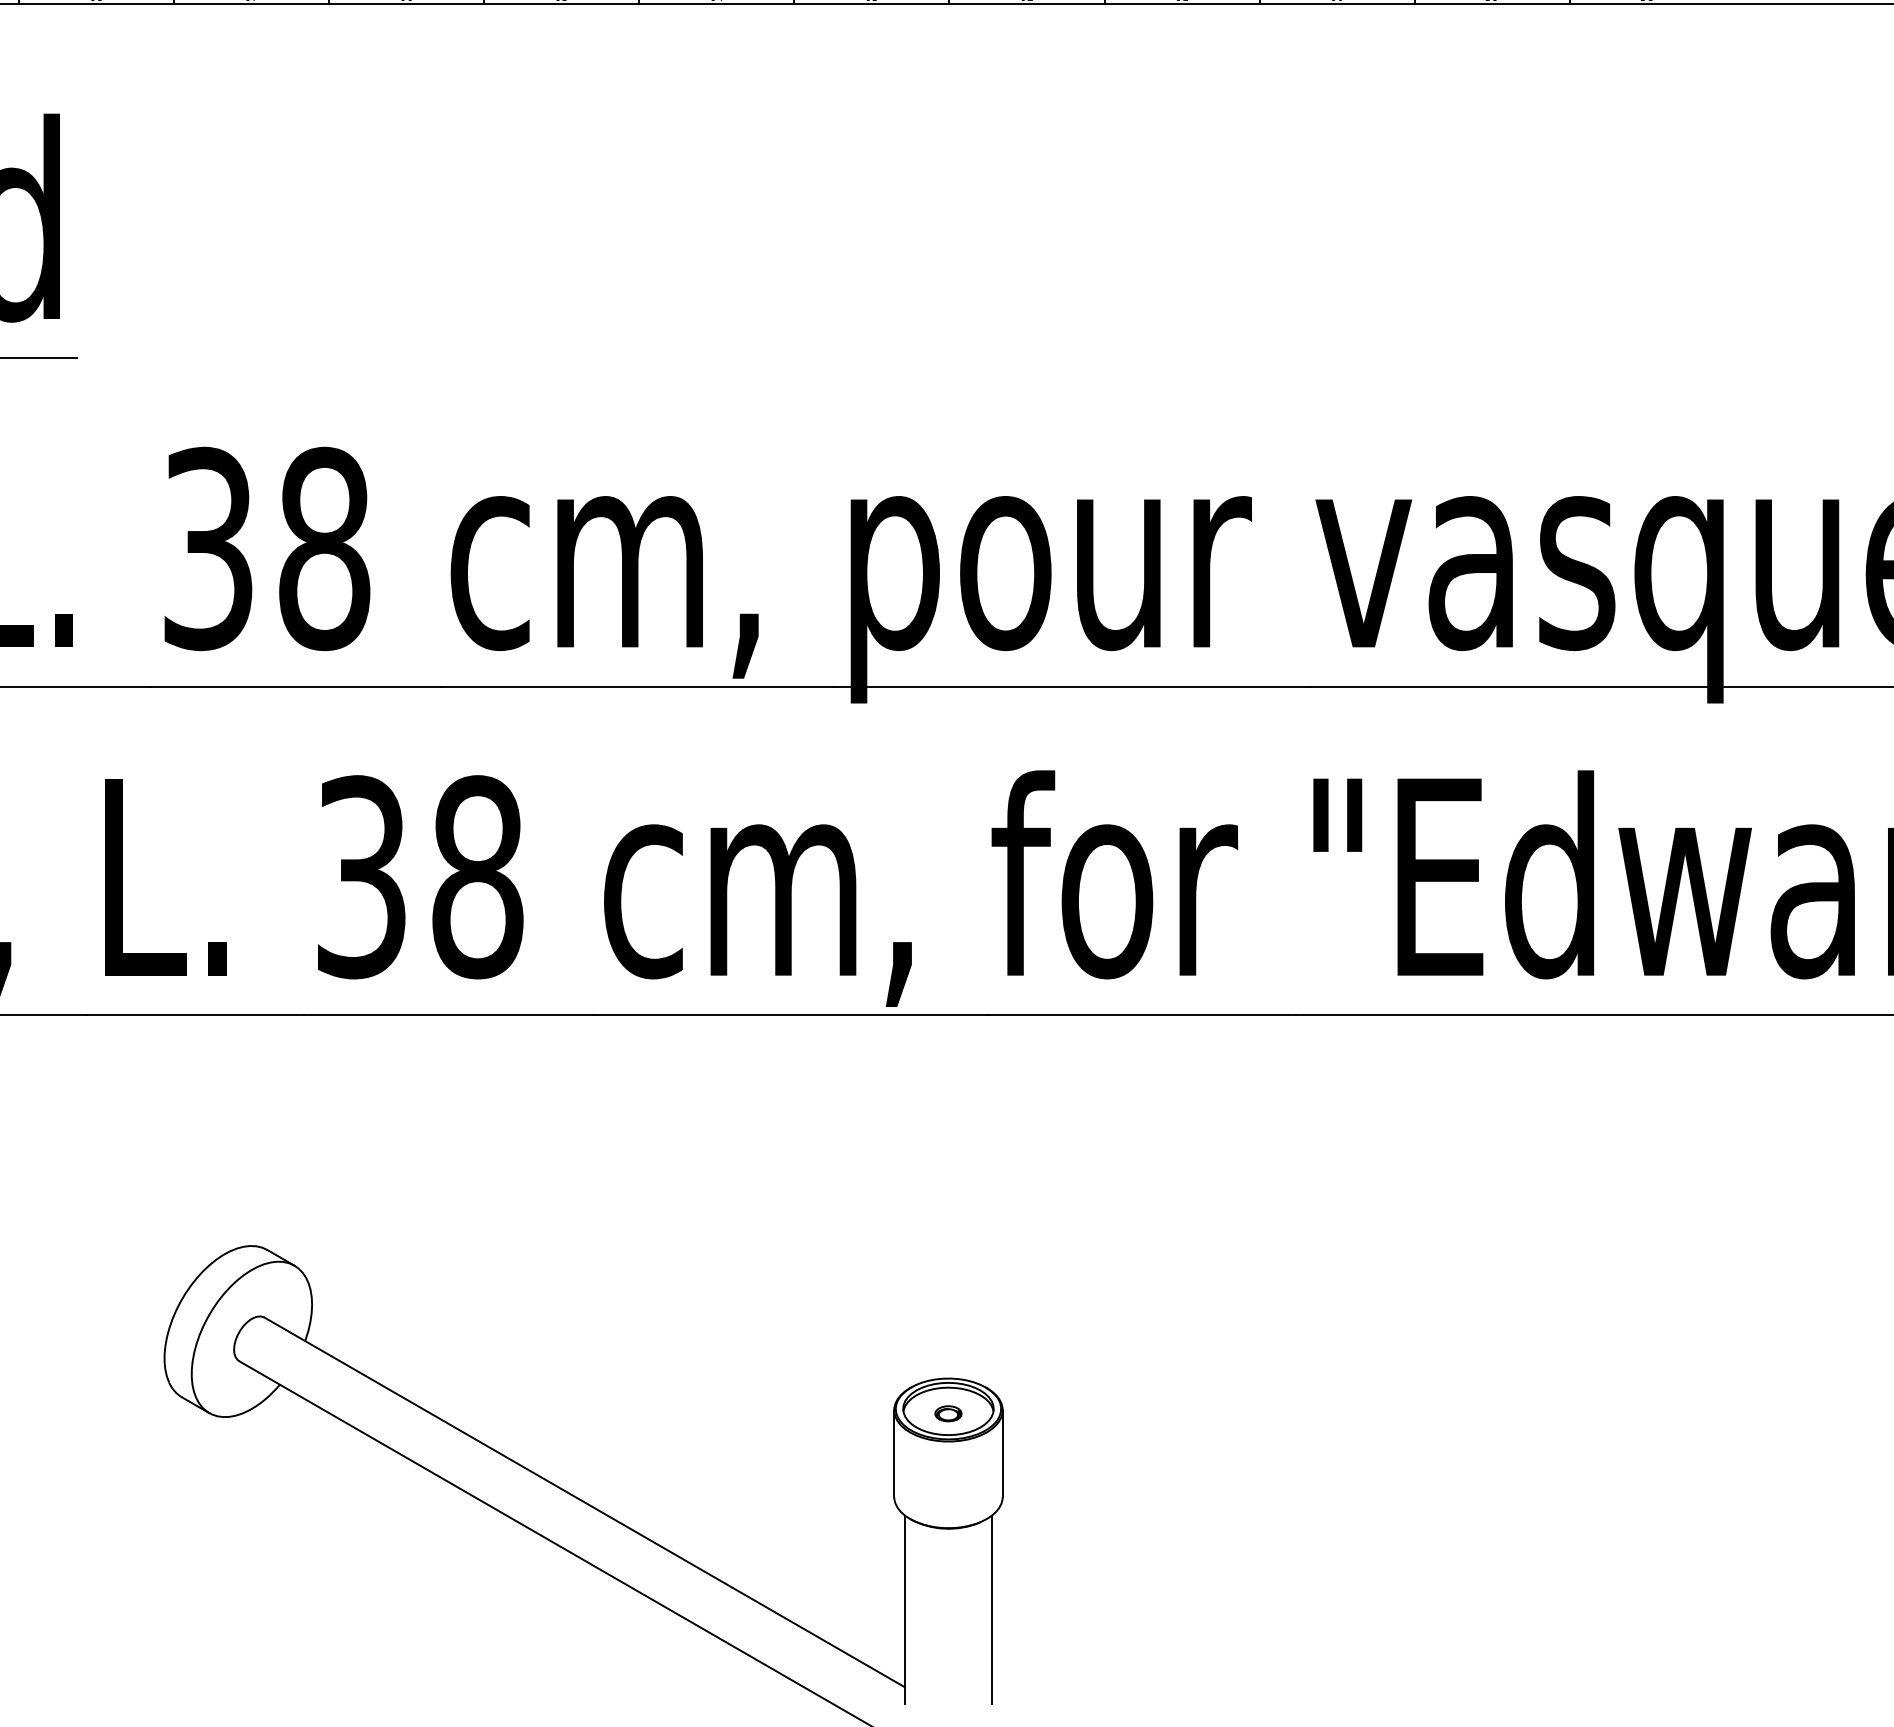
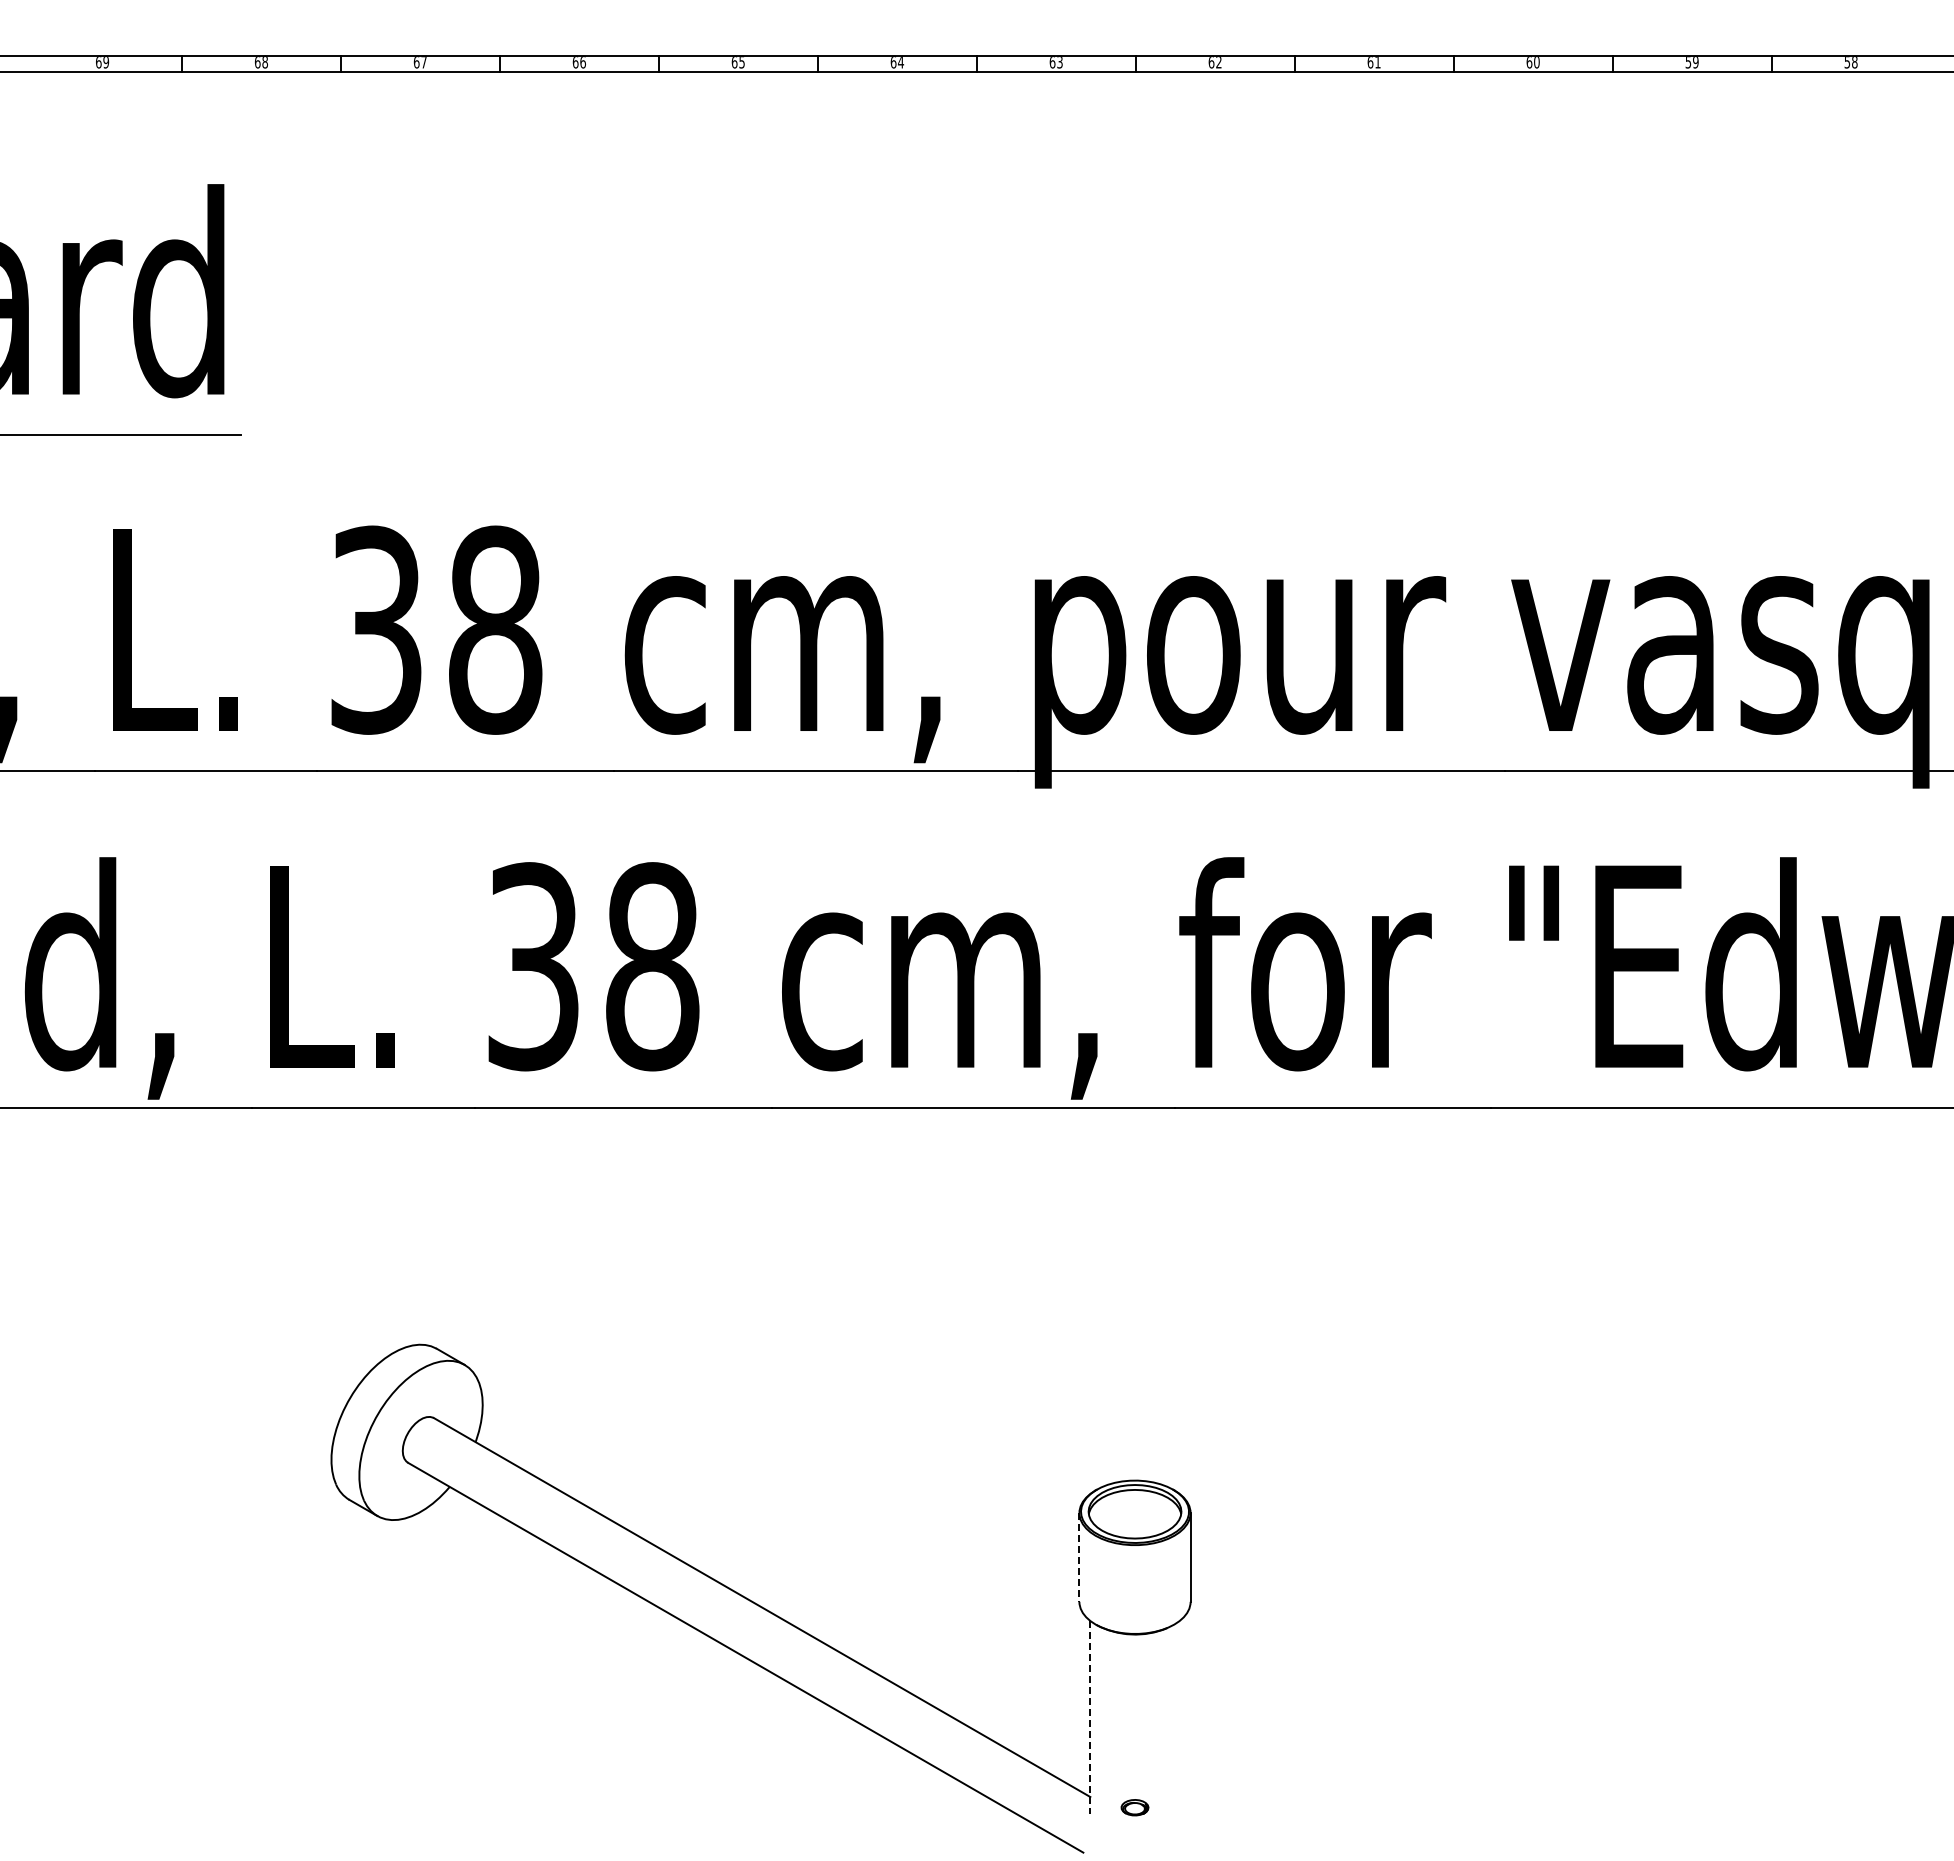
part: (947, 1413) -> (1134, 1807), moved
line: (894, 1453) -> (1079, 1557), solid -> dashed
line: (905, 1609) -> (1090, 1717), solid -> dashed
line: (991, 1609) -> (1179, 1717), removed

